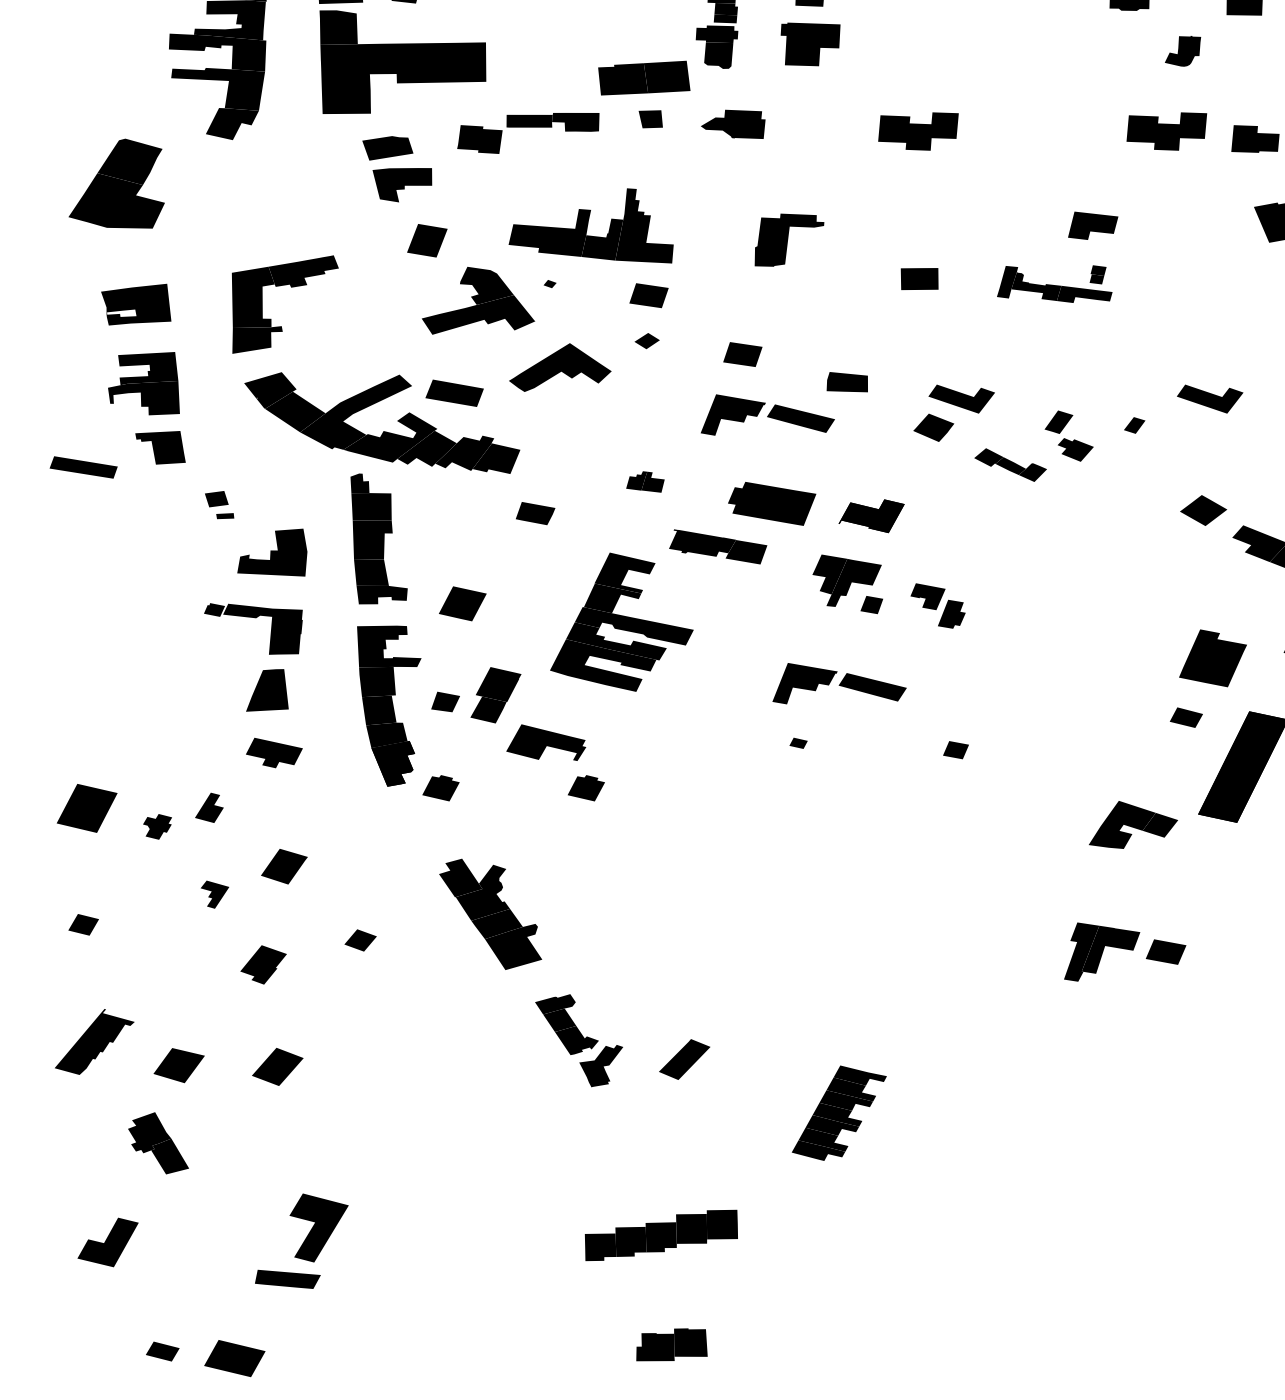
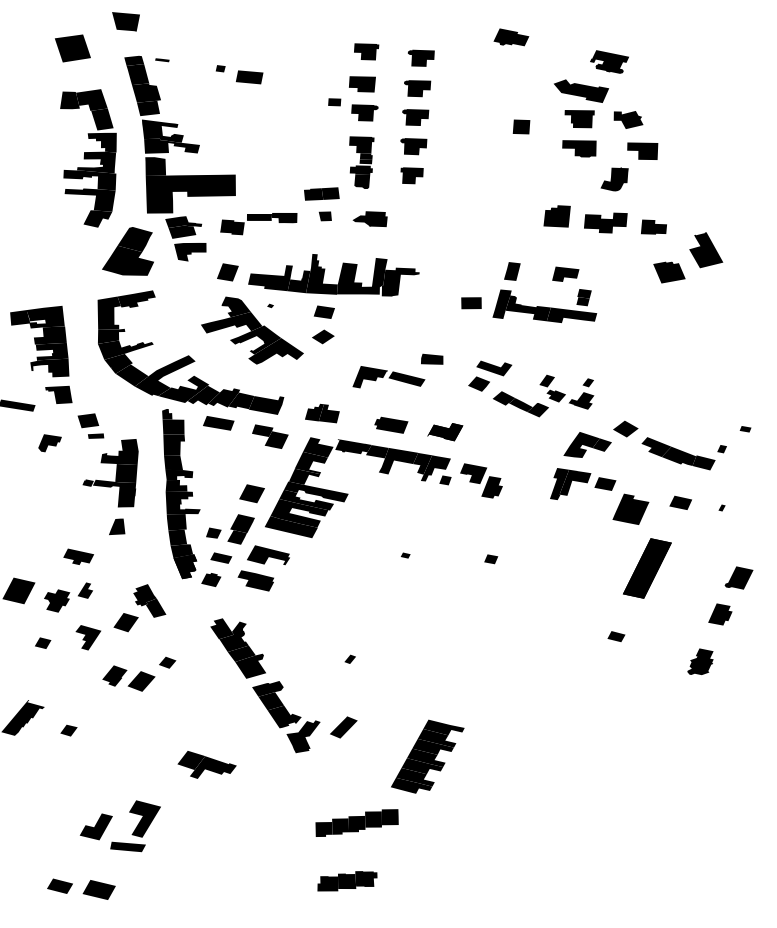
part: (809, 44) -> (411, 175), size x0.71
part: (1182, 51) -> (614, 179), size x1.43
part: (643, 77) -> (321, 193), size x0.71
part: (1076, 119) -> (556, 216), added
fill: (389, 130) -> (183, 222), added
part: (917, 130) -> (470, 222), removed
part: (115, 183) -> (127, 251), moved
fill: (993, 220) -> (511, 271), added
fill: (719, 228) -> (362, 275), added
part: (426, 240) -> (227, 272), moved
part: (1054, 283) -> (544, 305), size x1.67
fill: (89, 305) -> (20, 317), added
fill: (143, 338) -> (49, 335), added
part: (647, 340) -> (323, 336), size x1.67
fill: (522, 345) -> (255, 339), added
part: (741, 353) -> (374, 343), removed
fill: (283, 364) -> (125, 349), added
part: (454, 393) -> (218, 423), moved
part: (1210, 399) -> (629, 368), removed
fill: (1122, 457) -> (581, 400), added
part: (1009, 465) -> (520, 404), size x1.43
fill: (542, 467) -> (266, 405), added
part: (645, 481) -> (322, 413), size x1.67
part: (772, 502) -> (391, 424), size x0.71
part: (218, 503) -> (90, 425), size x1.67
fill: (560, 531) -> (276, 440), added
fill: (145, 537) -> (50, 443), added
fill: (638, 544) -> (318, 447), added
fill: (785, 568) -> (398, 460), added
fill: (284, 592) -> (126, 473), added
part: (461, 603) -> (251, 493), moved
part: (938, 605) -> (481, 480), size x1.43
fill: (376, 614) -> (176, 485), added
part: (838, 684) -> (427, 523), removed
part: (268, 689) -> (117, 526), size x0.71
fill: (586, 691) -> (290, 527), added
part: (1186, 717) -> (616, 636), moved
fill: (459, 746) -> (221, 557), added
part: (273, 752) -> (78, 556), moved
part: (586, 787) -> (290, 579), removed
fill: (522, 789) -> (255, 580), added
part: (1133, 824) -> (587, 444), moved
part: (158, 825) -> (57, 600), size x1.67
part: (215, 894) -> (88, 637), size x1.67
part: (84, 923) -> (43, 642), moved
part: (695, 932) -> (349, 658), added
part: (1125, 951) -> (583, 483), moved
part: (579, 1041) -> (286, 717), size x1.43
part: (178, 1065) -> (68, 730), size x0.62
part: (277, 1066) -> (141, 681), moved
part: (838, 1112) -> (427, 756), size x1.43
part: (432, 1127) -> (206, 764), added
part: (158, 1142) -> (149, 600), moved
part: (660, 1234) -> (356, 822), moved
part: (108, 1241) -> (96, 826), moved
fill: (726, 1337) -> (366, 878), added
part: (161, 1350) -> (59, 885), size x1.43

